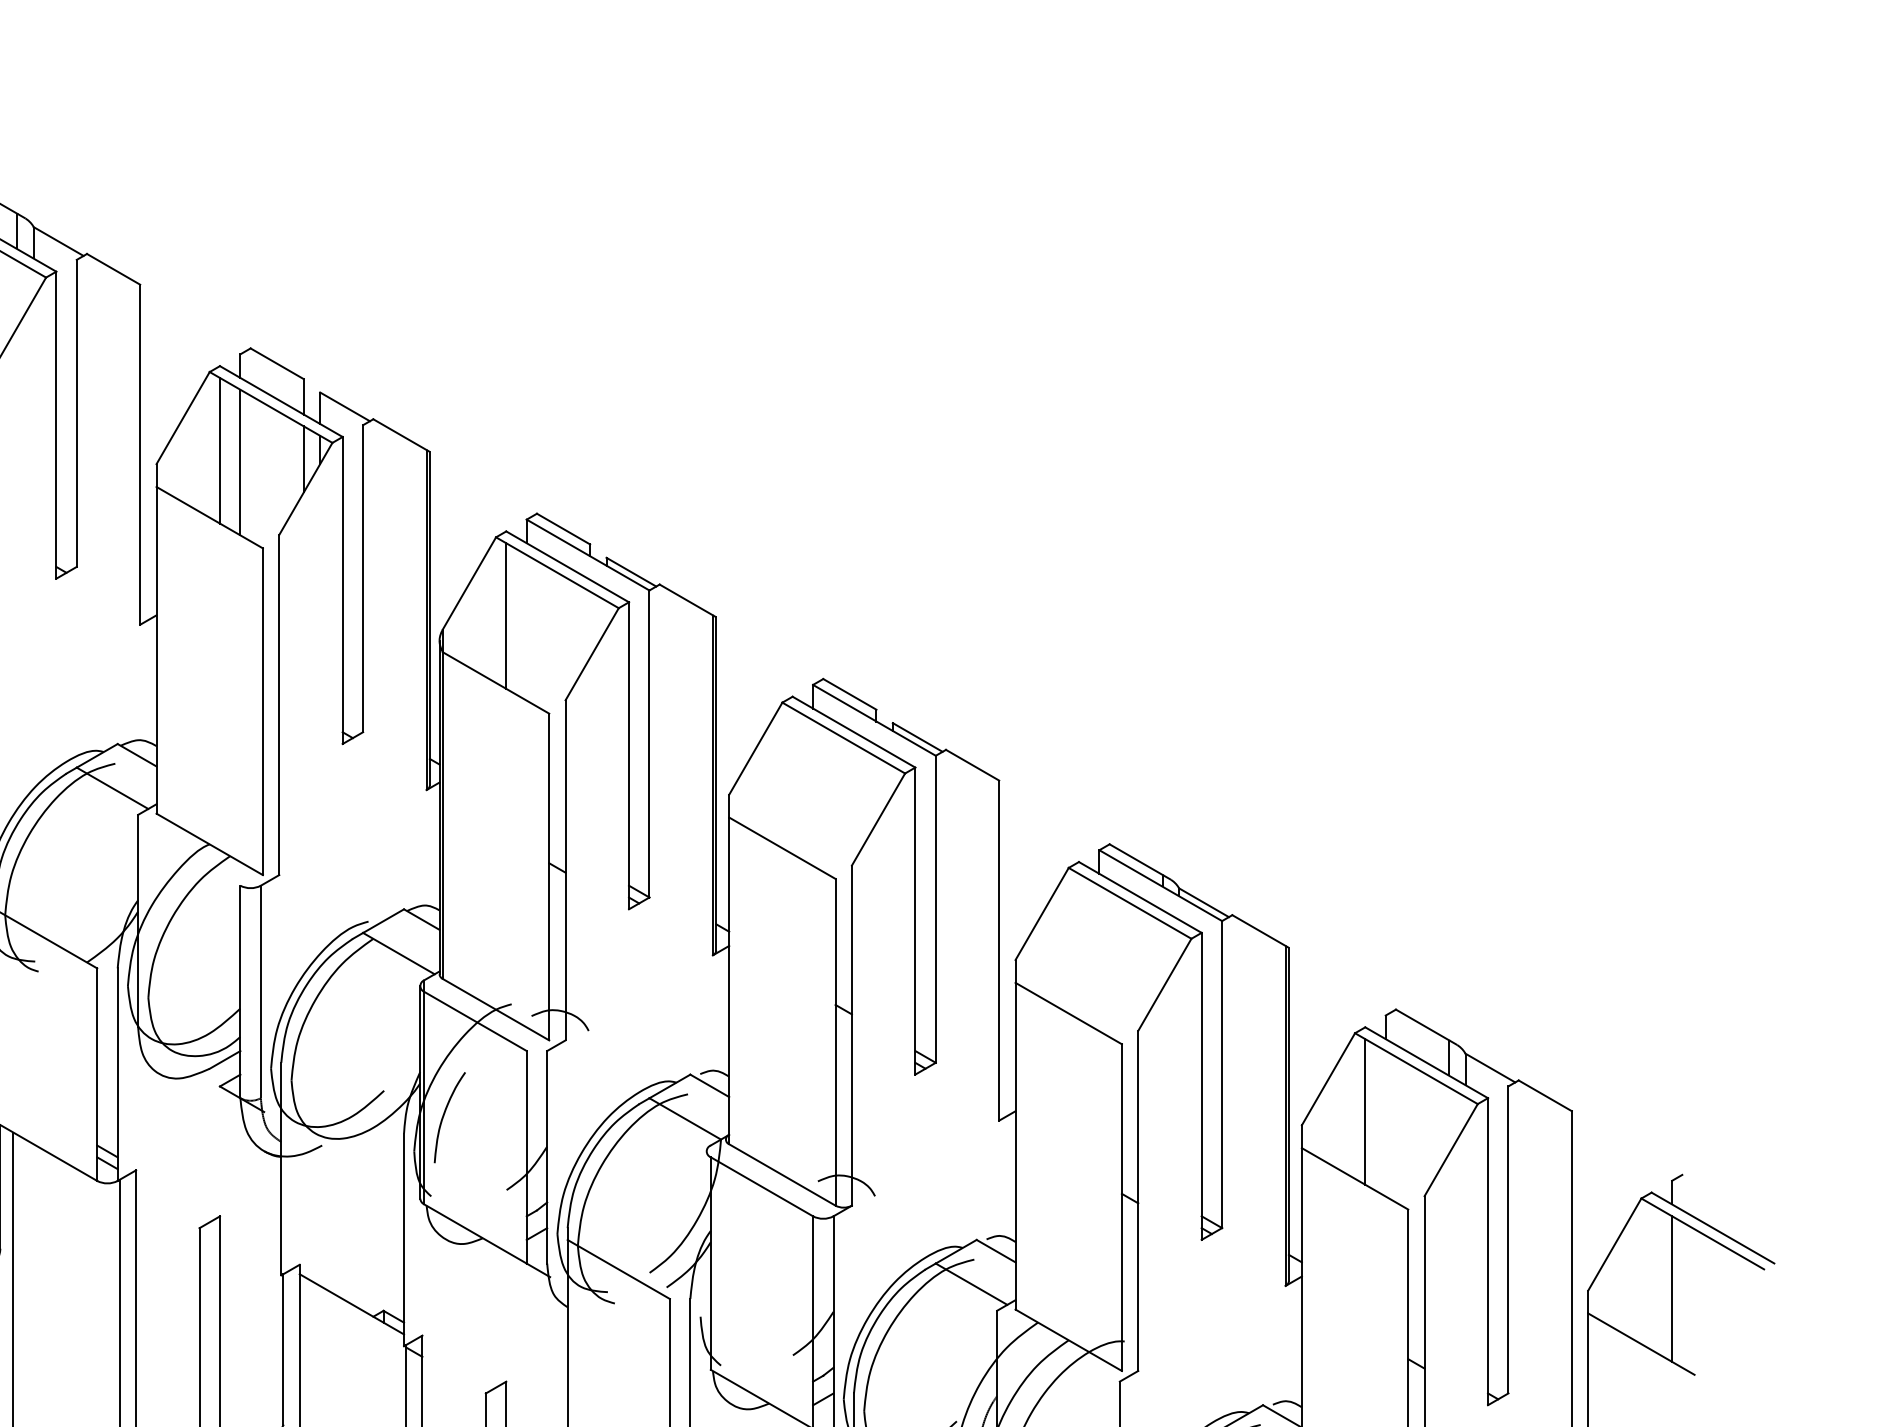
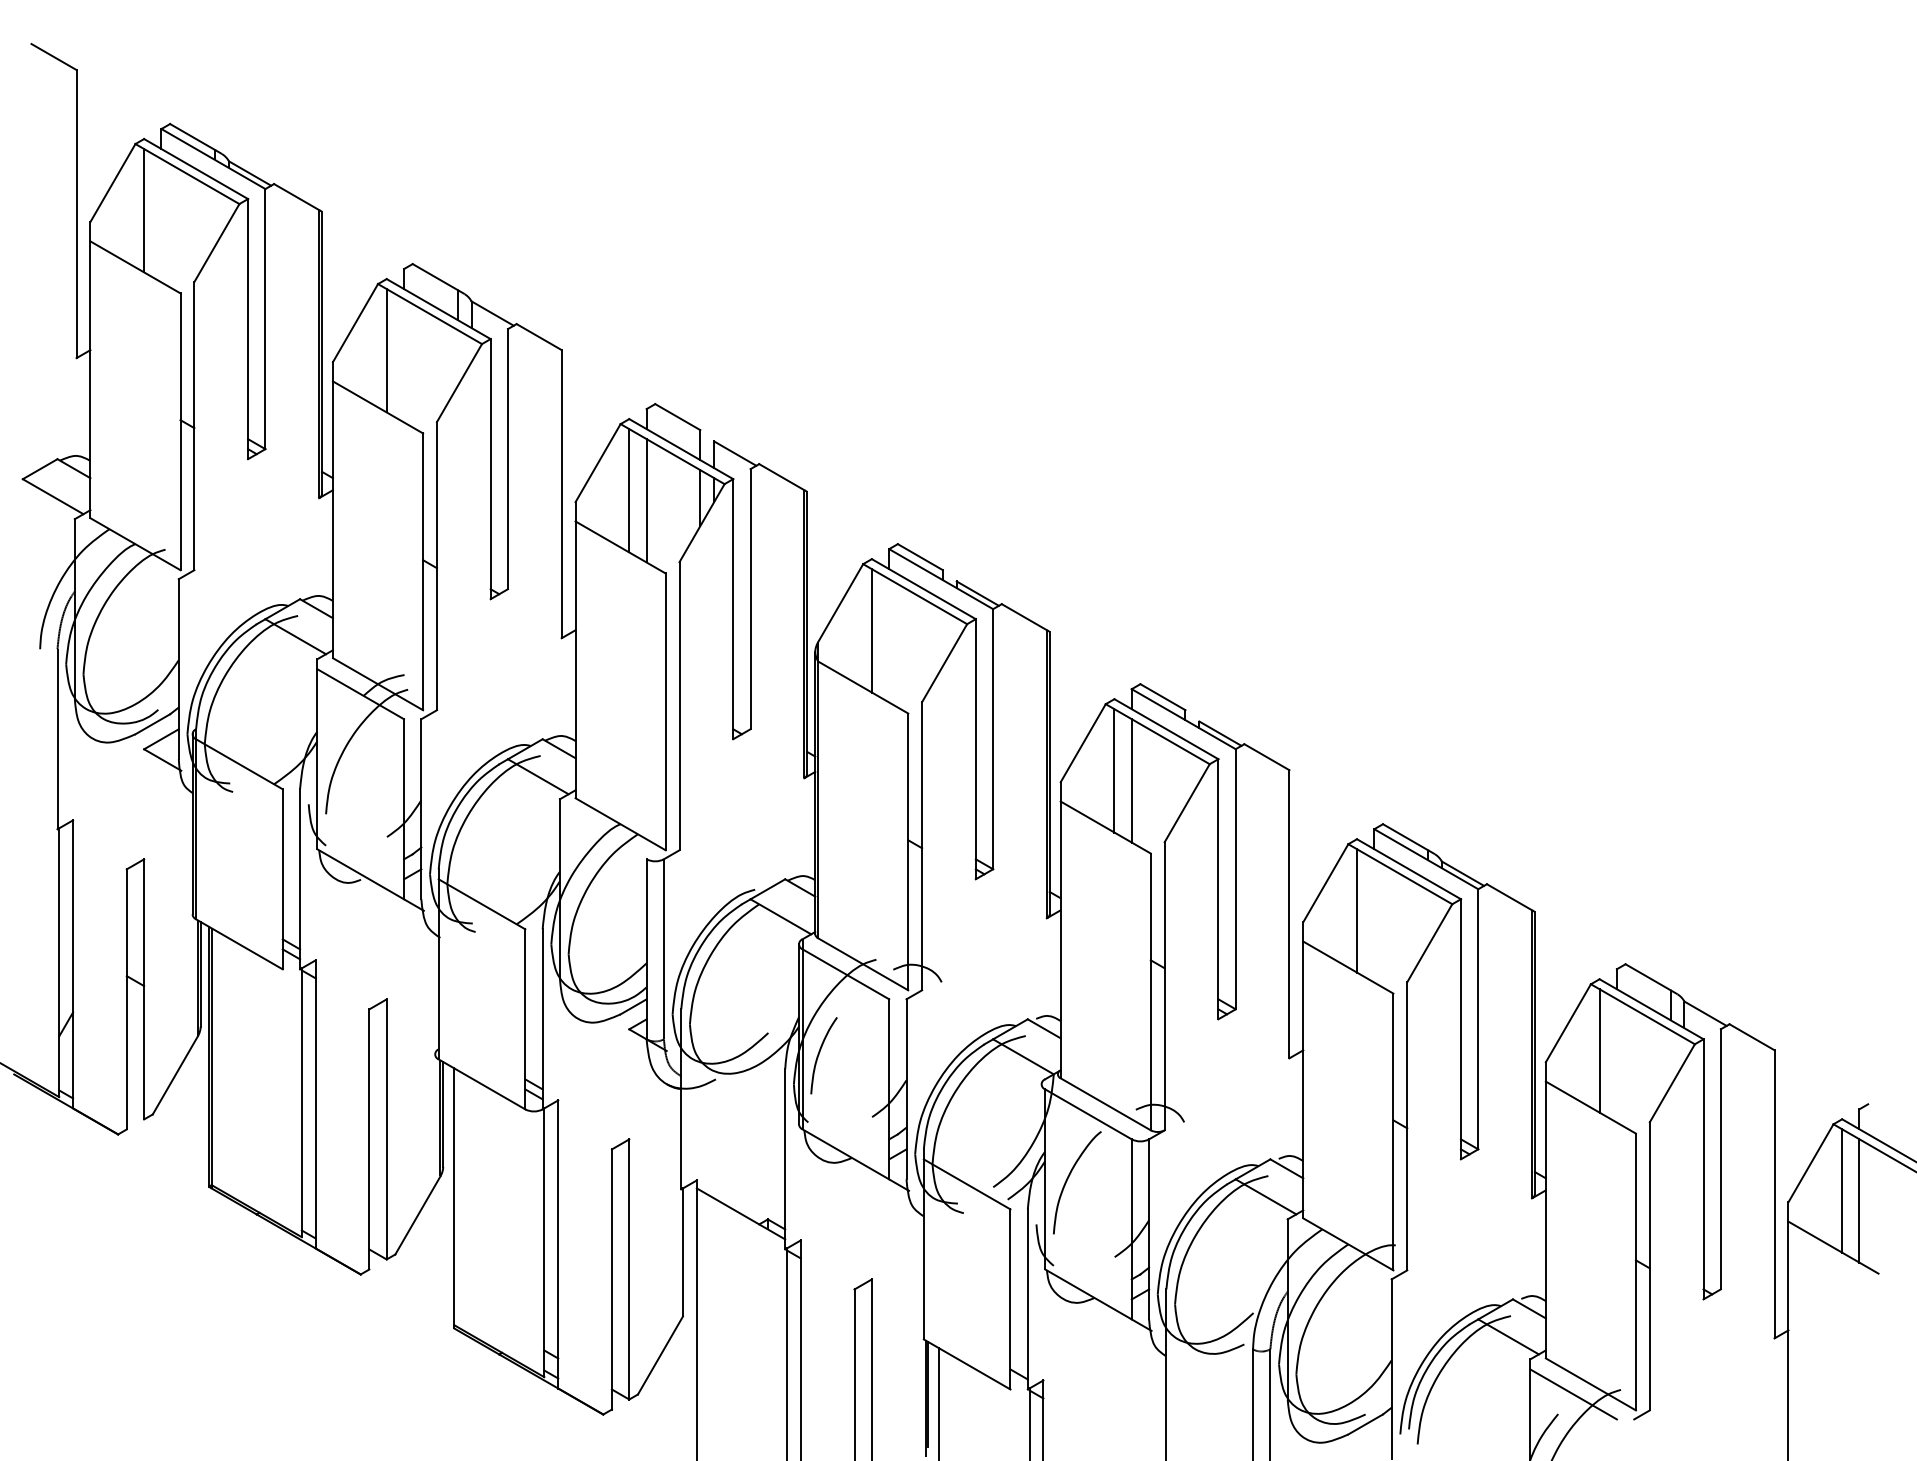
line: (792, 780) -> (1114, 770), added
line: (812, 792) -> (1131, 780), added
line: (1079, 946) -> (1357, 910), added
curve: (739, 1261) -> (1069, 1177), added
line: (1652, 1276) -> (1842, 1190), added

